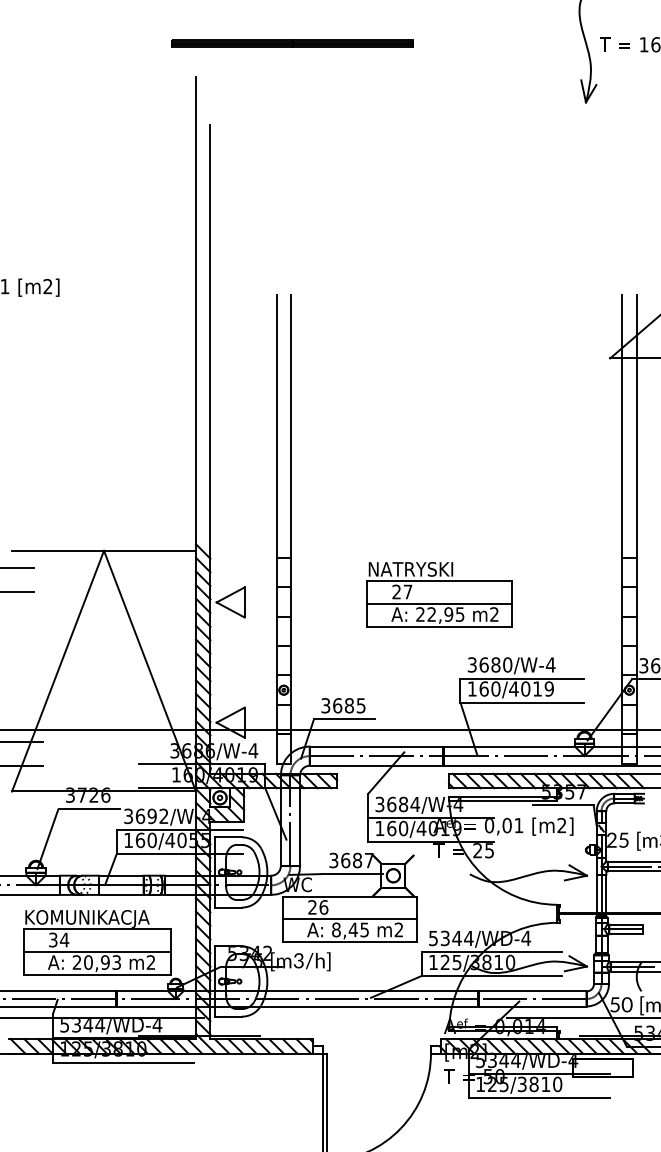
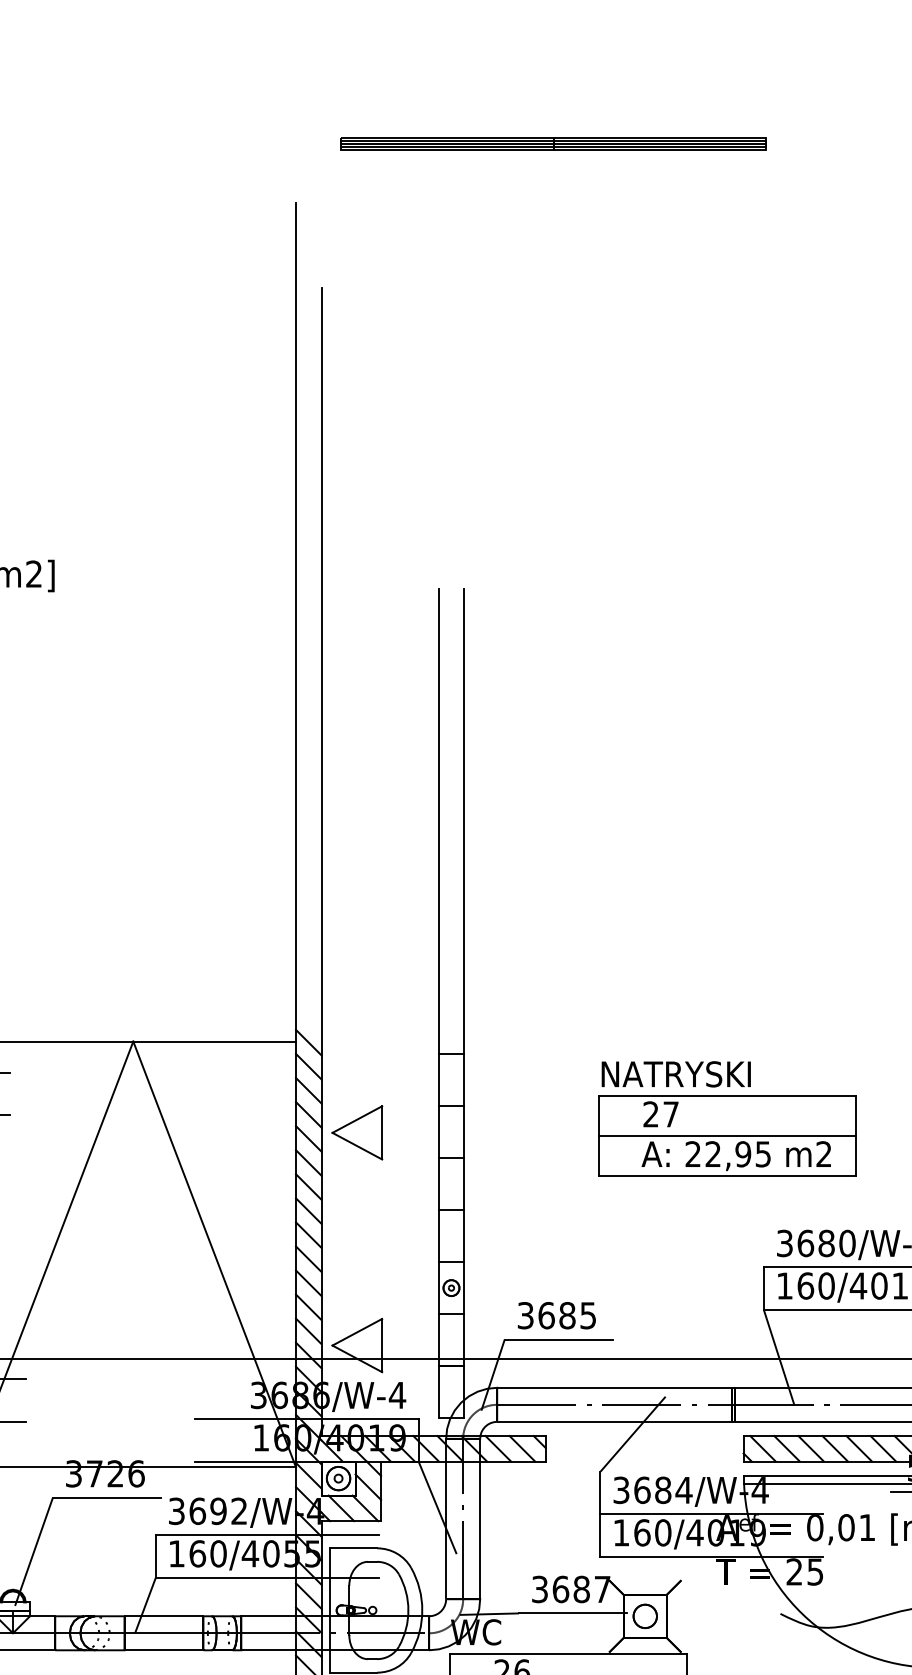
part: (292, 43) -> (553, 144), moved

